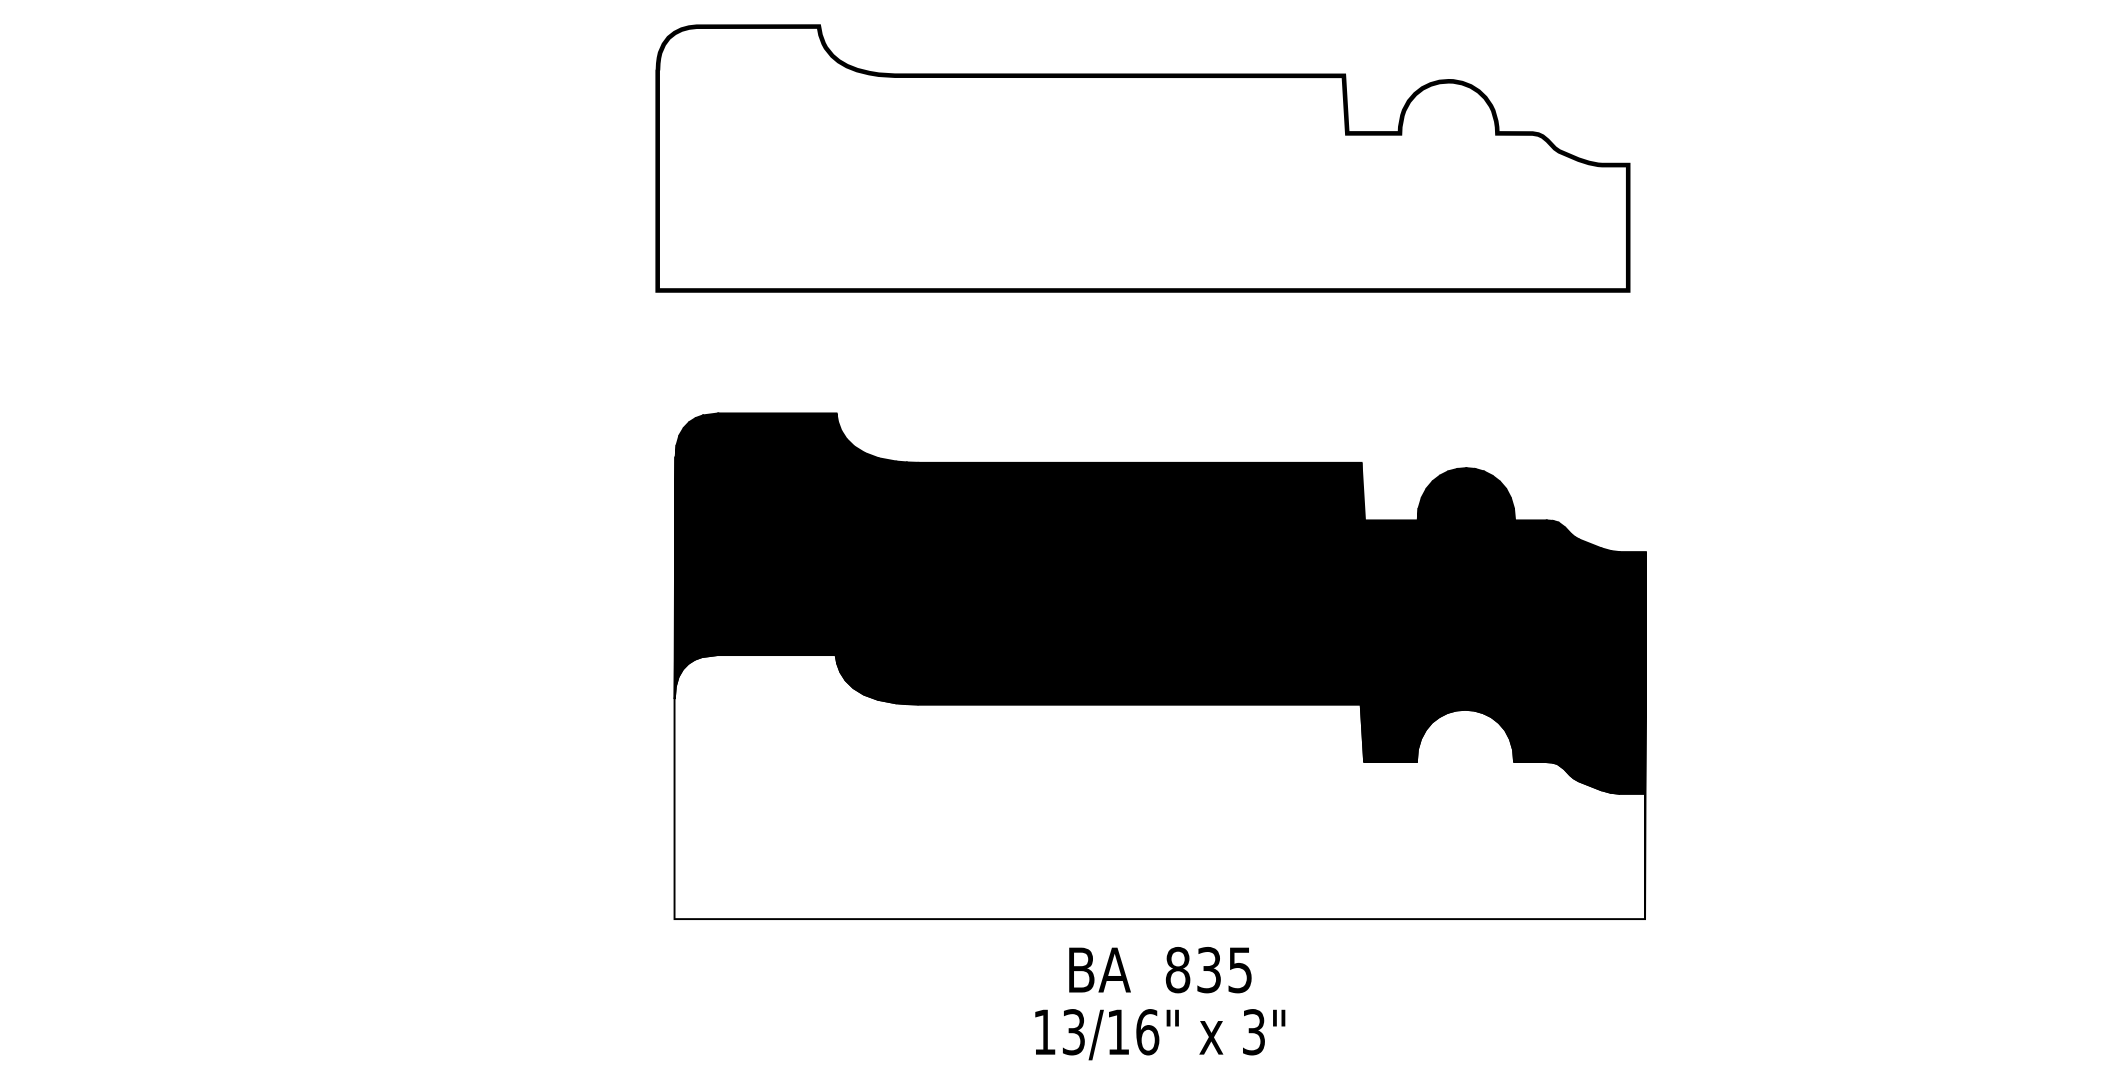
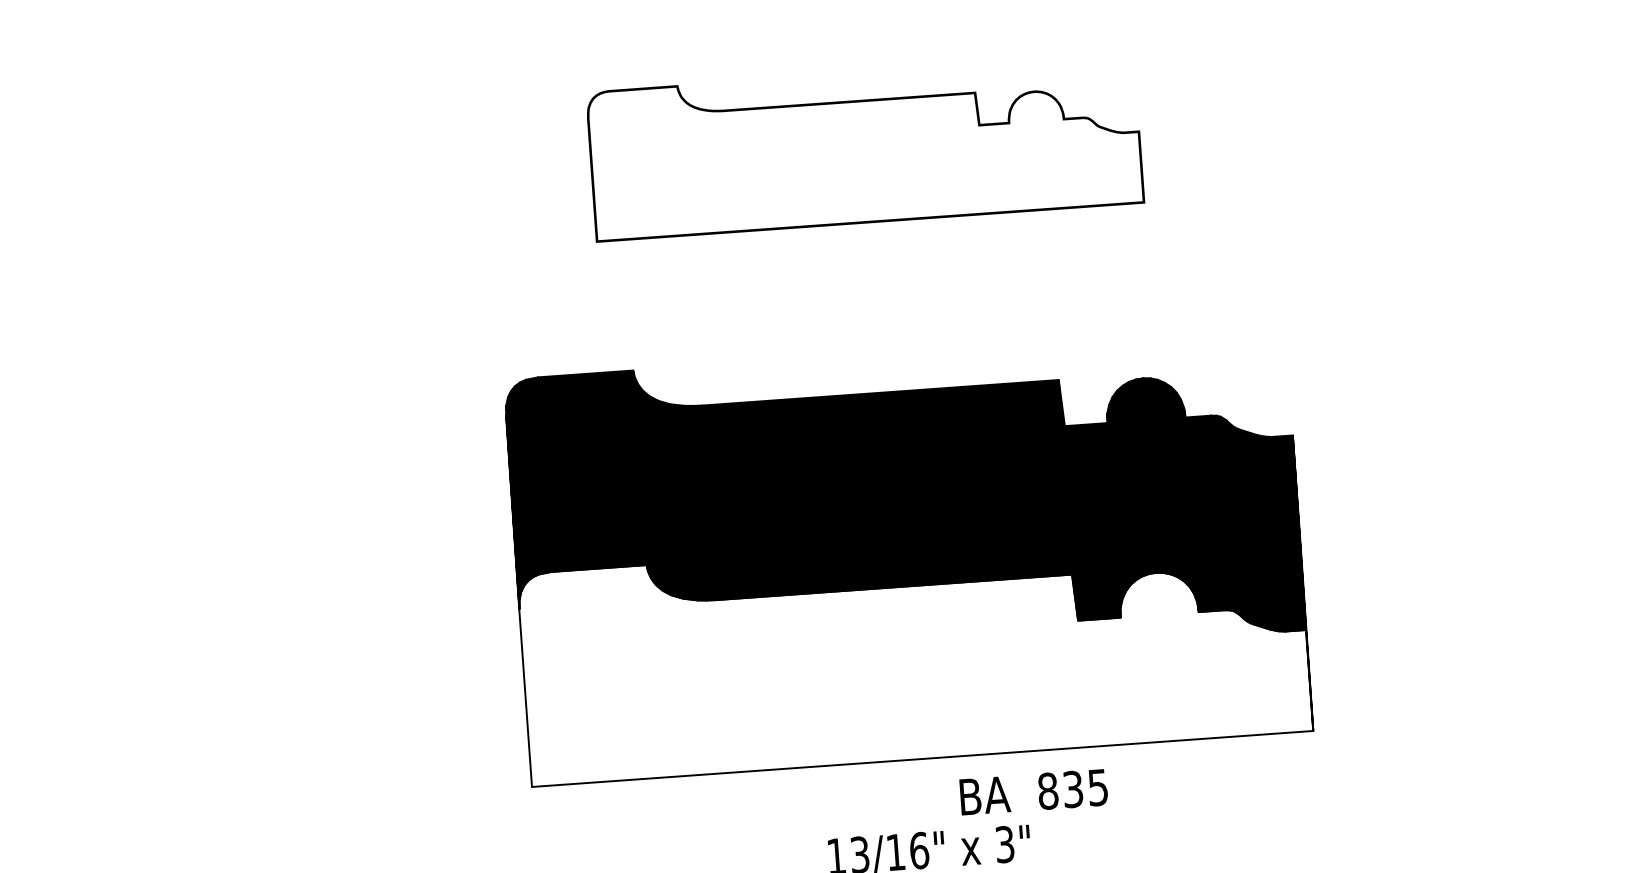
part: (1142, 158) -> (864, 147), size x0.7
text: (1160, 970) -> (1034, 792), moved

